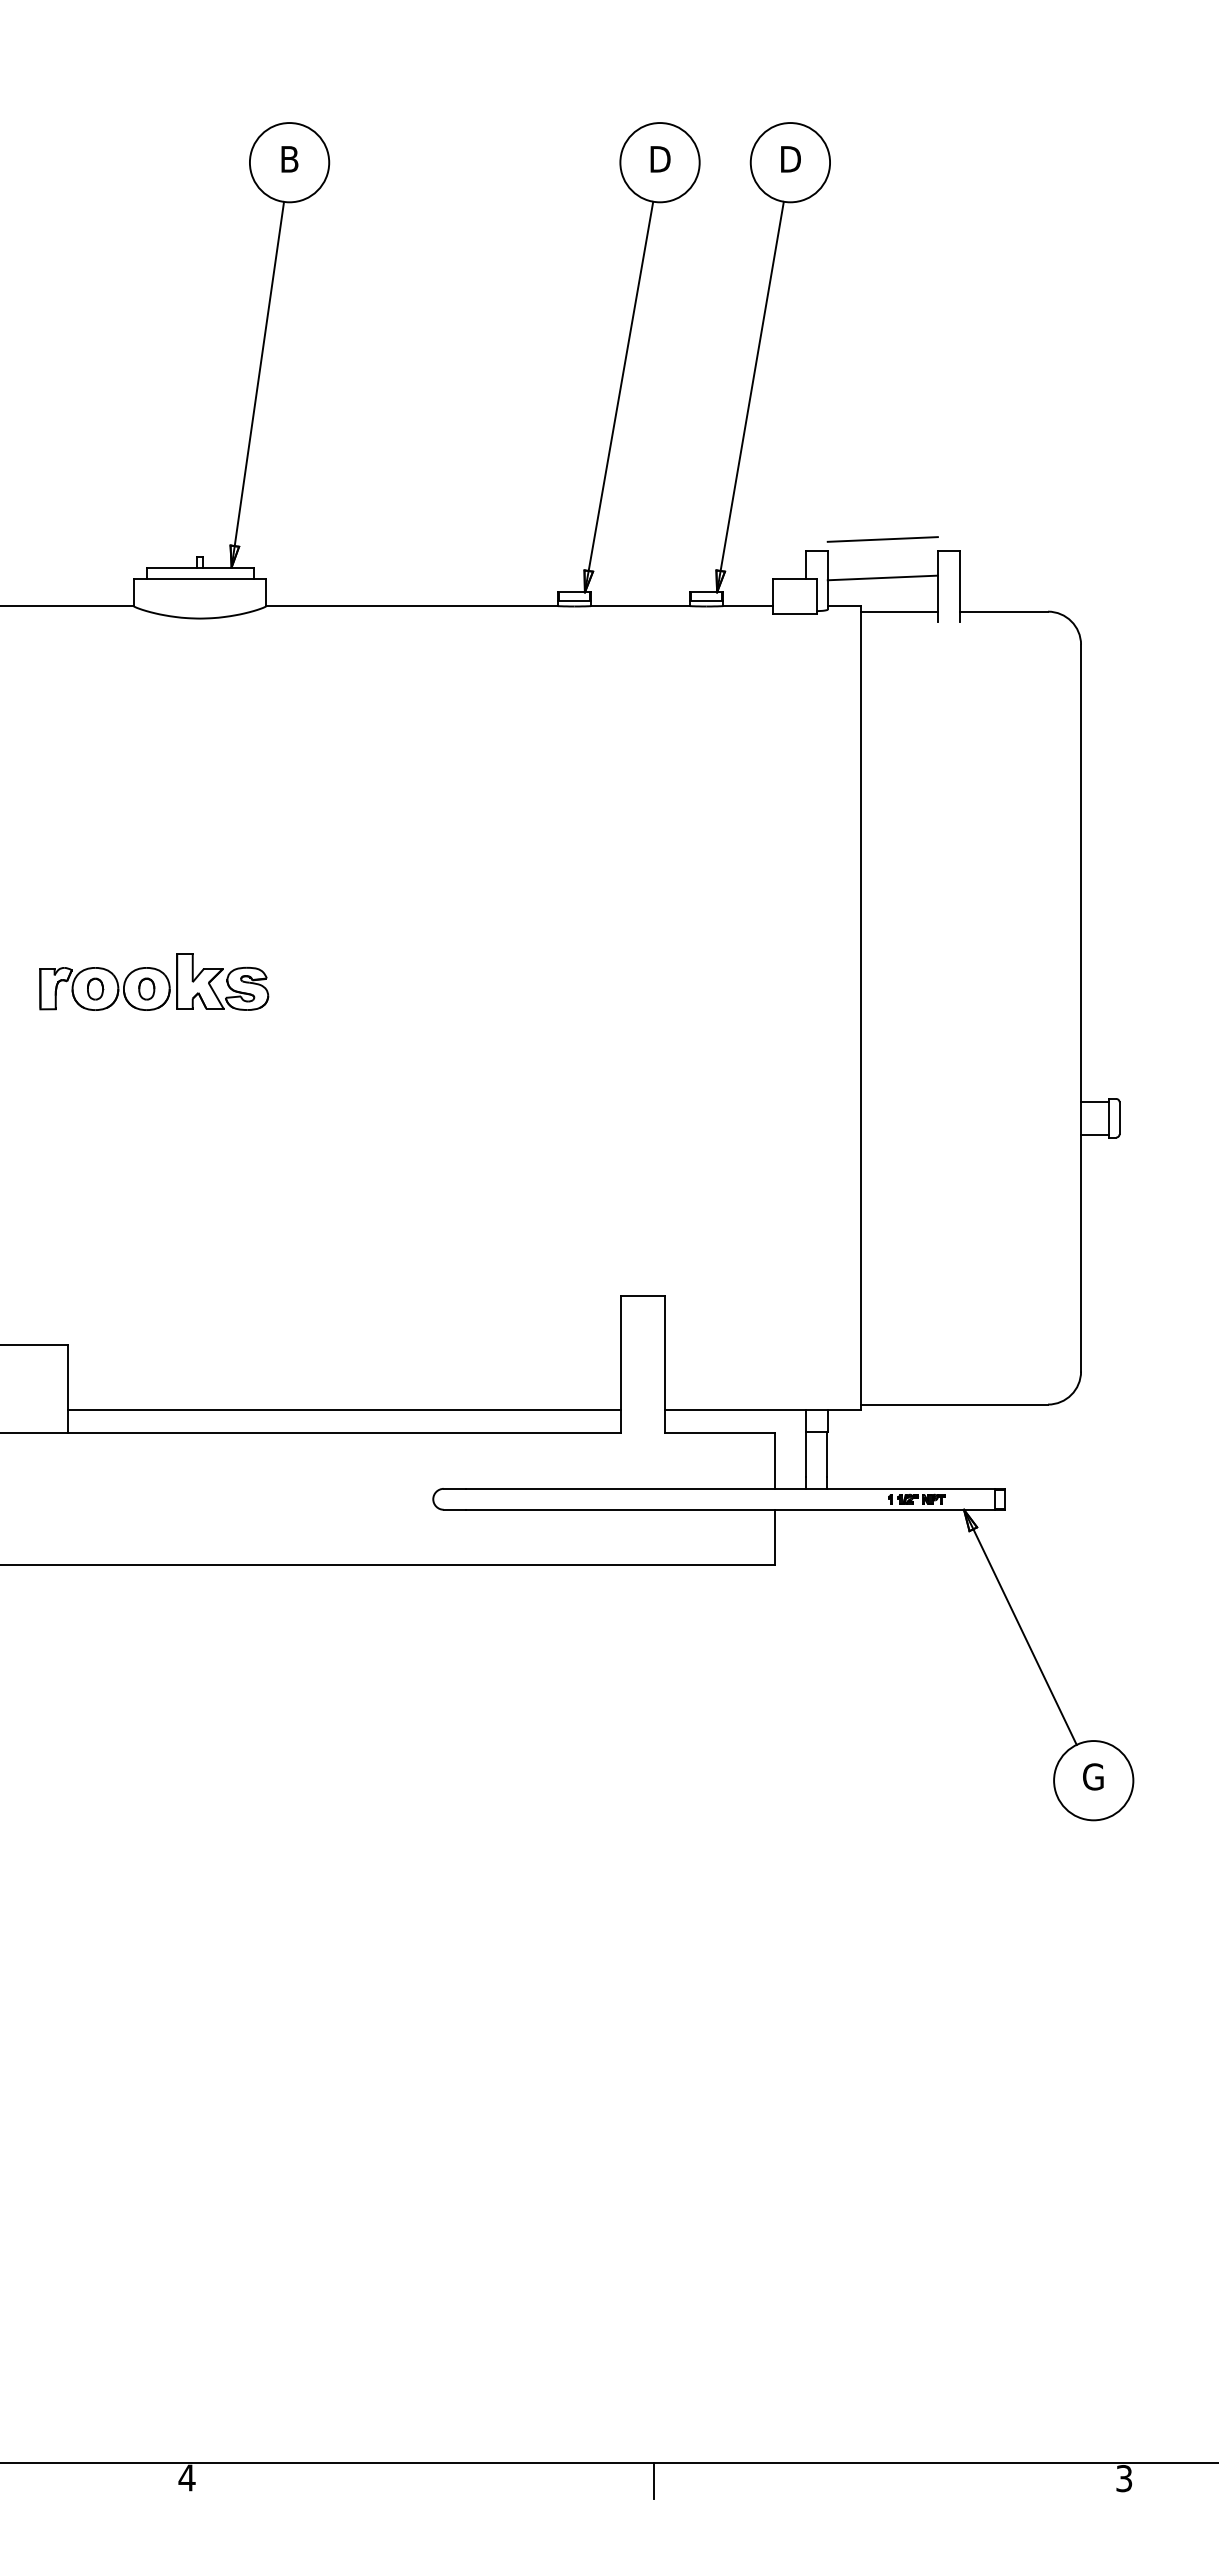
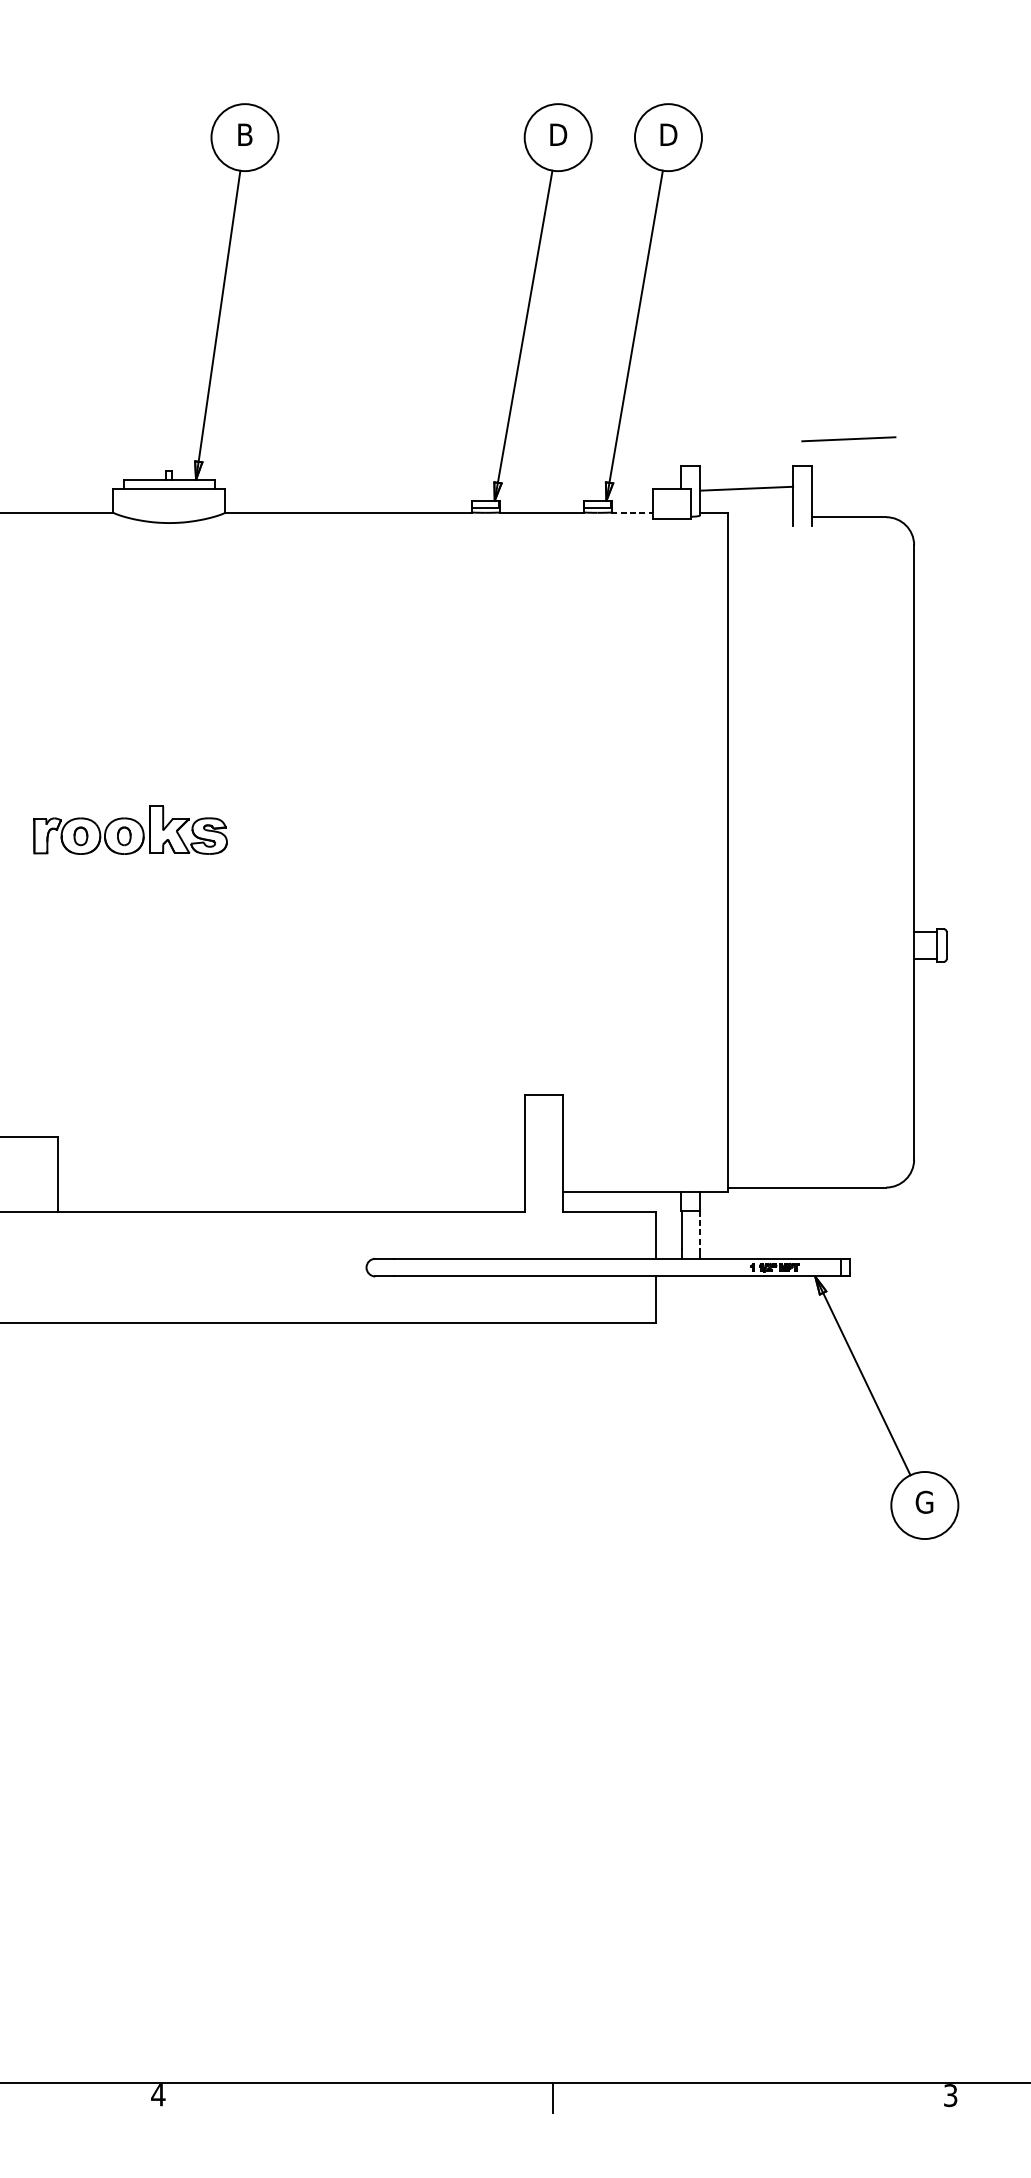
line: (882, 539) -> (848, 439), moved
line: (747, 606) -> (632, 512), solid -> dashed
line: (898, 611) -> (759, 517), removed
line: (344, 1410) -> (291, 1192), removed
line: (827, 1454) -> (699, 1229), solid -> dashed

